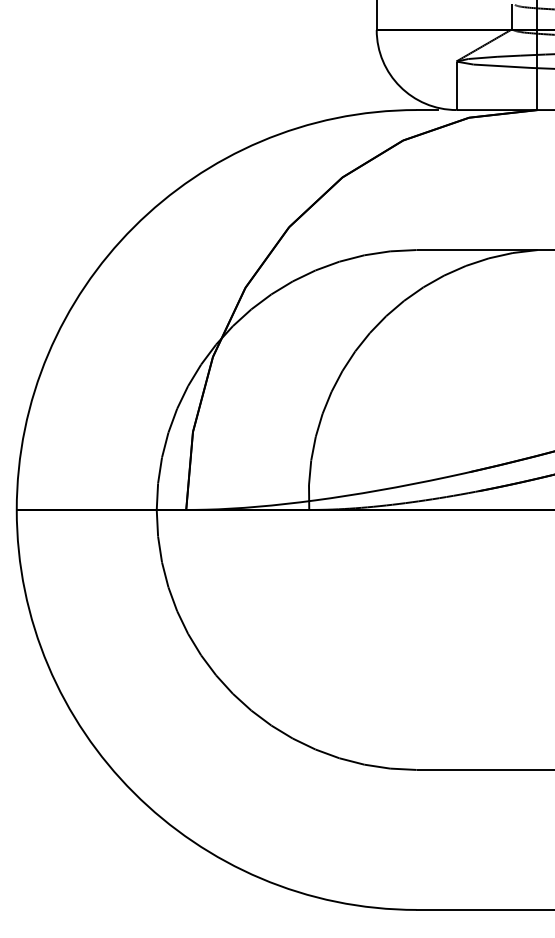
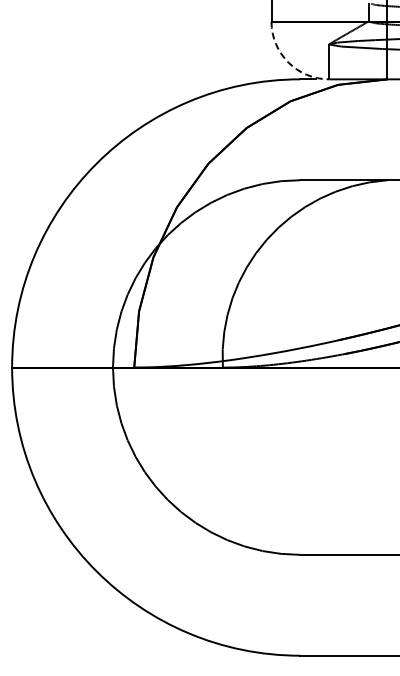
arc: (400, 86) -> (288, 62), solid -> dashed

